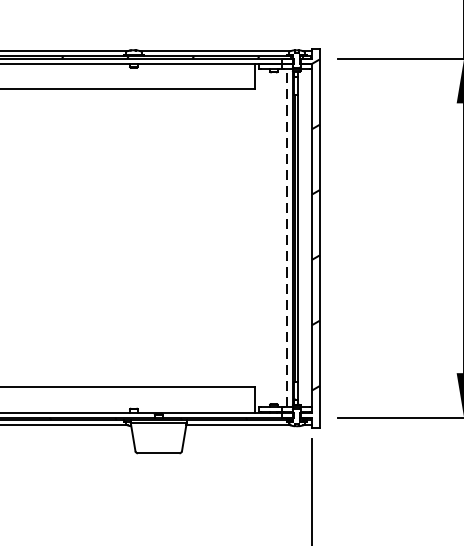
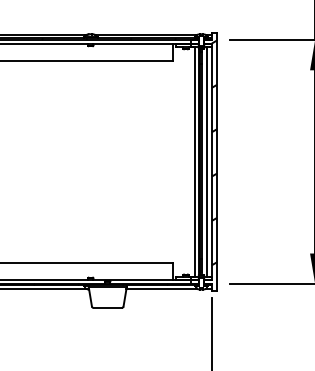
line: (286, 237) -> (194, 161), dashed -> solid
line: (304, 237) -> (206, 161), added

